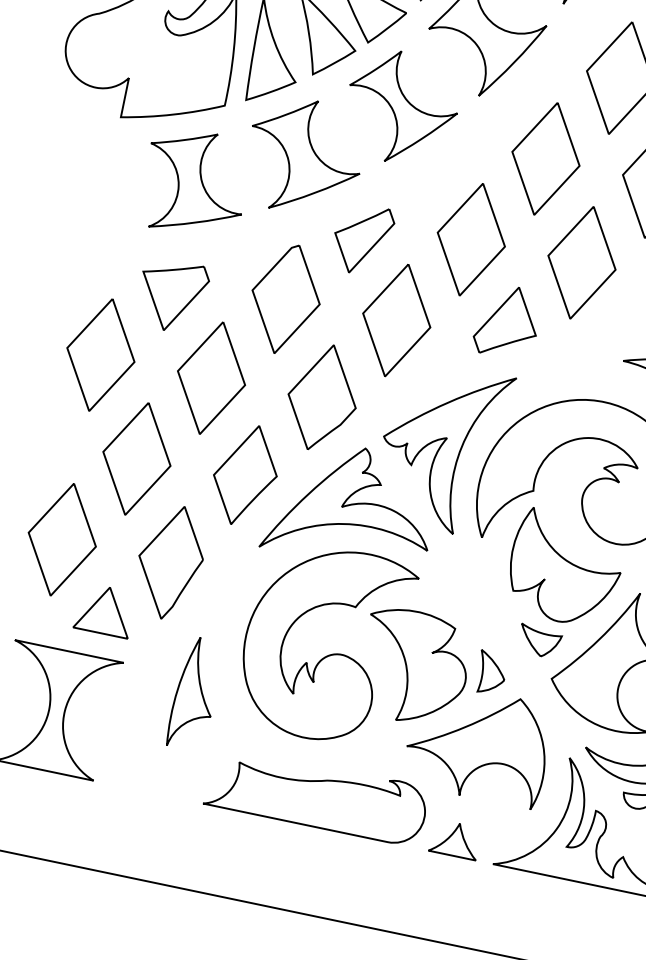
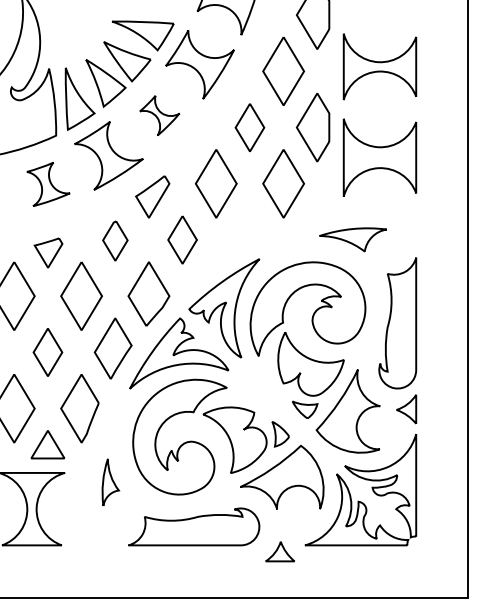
part: (401, 108) -> (159, 115), size x0.6
part: (545, 158) -> (249, 127), size x0.7
part: (195, 183) -> (48, 184), size x0.7
part: (172, 294) -> (48, 252), size x0.7
part: (286, 298) -> (115, 240), size x0.6
part: (396, 319) -> (182, 239), size x0.7
part: (507, 322) -> (247, 227), removed
part: (136, 458) -> (47, 352), size x0.7
part: (195, 694) -> (110, 482), size x0.7
part: (454, 839) -> (279, 551), moved

